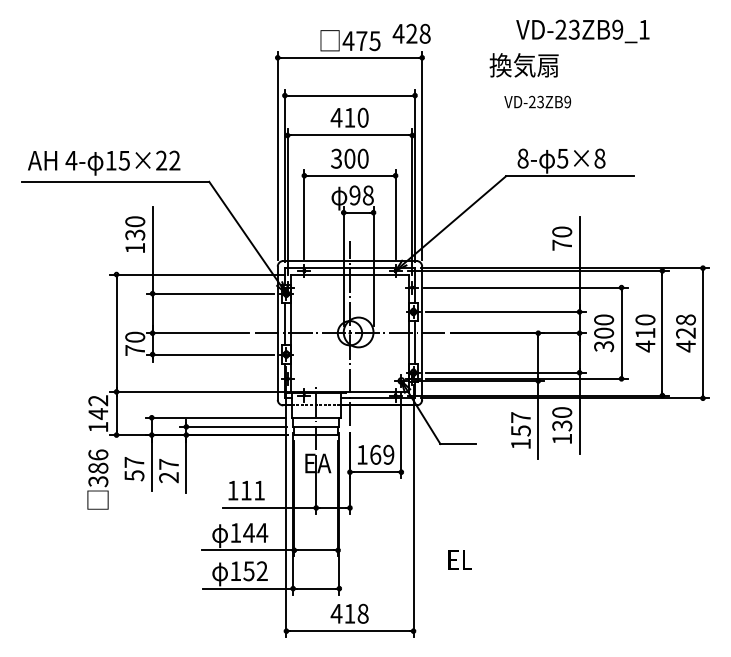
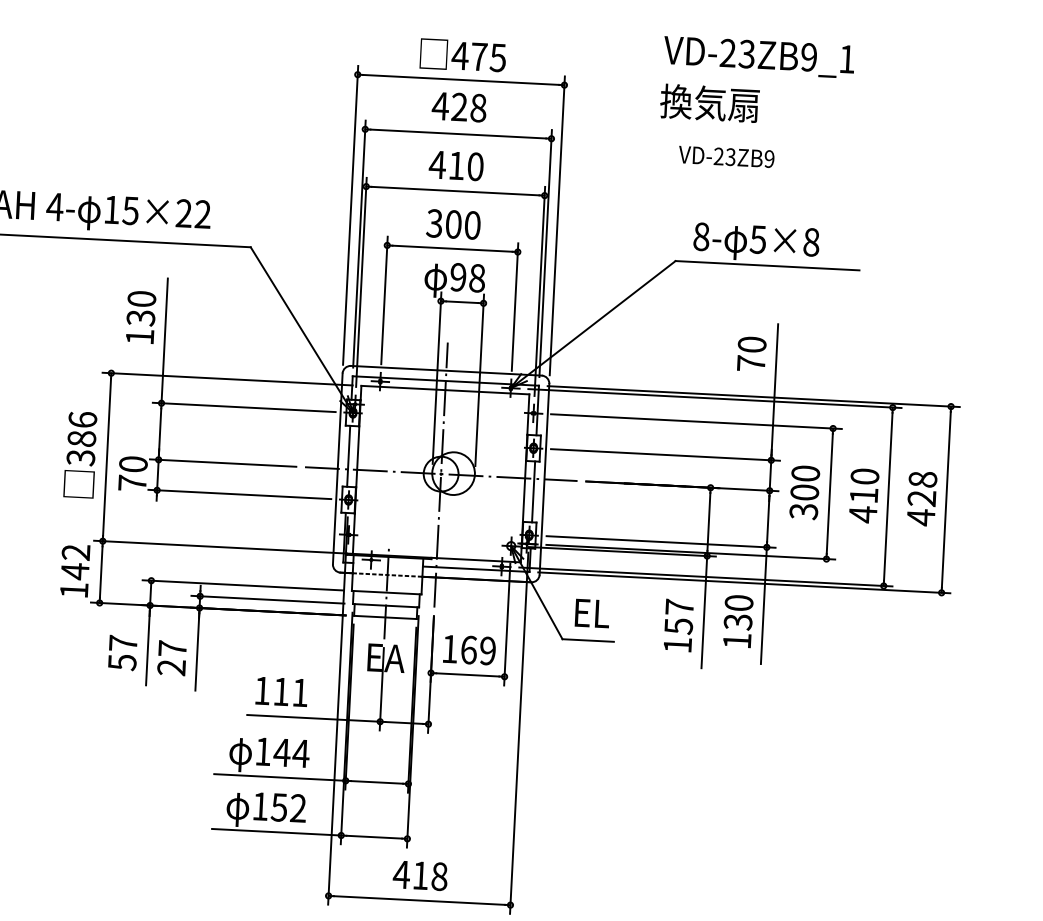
text: (582, 31) -> (758, 57), moved
text: (411, 33) -> (459, 106), moved
text: (97, 479) -> (79, 454), moved
text: (459, 559) -> (591, 612), moved

